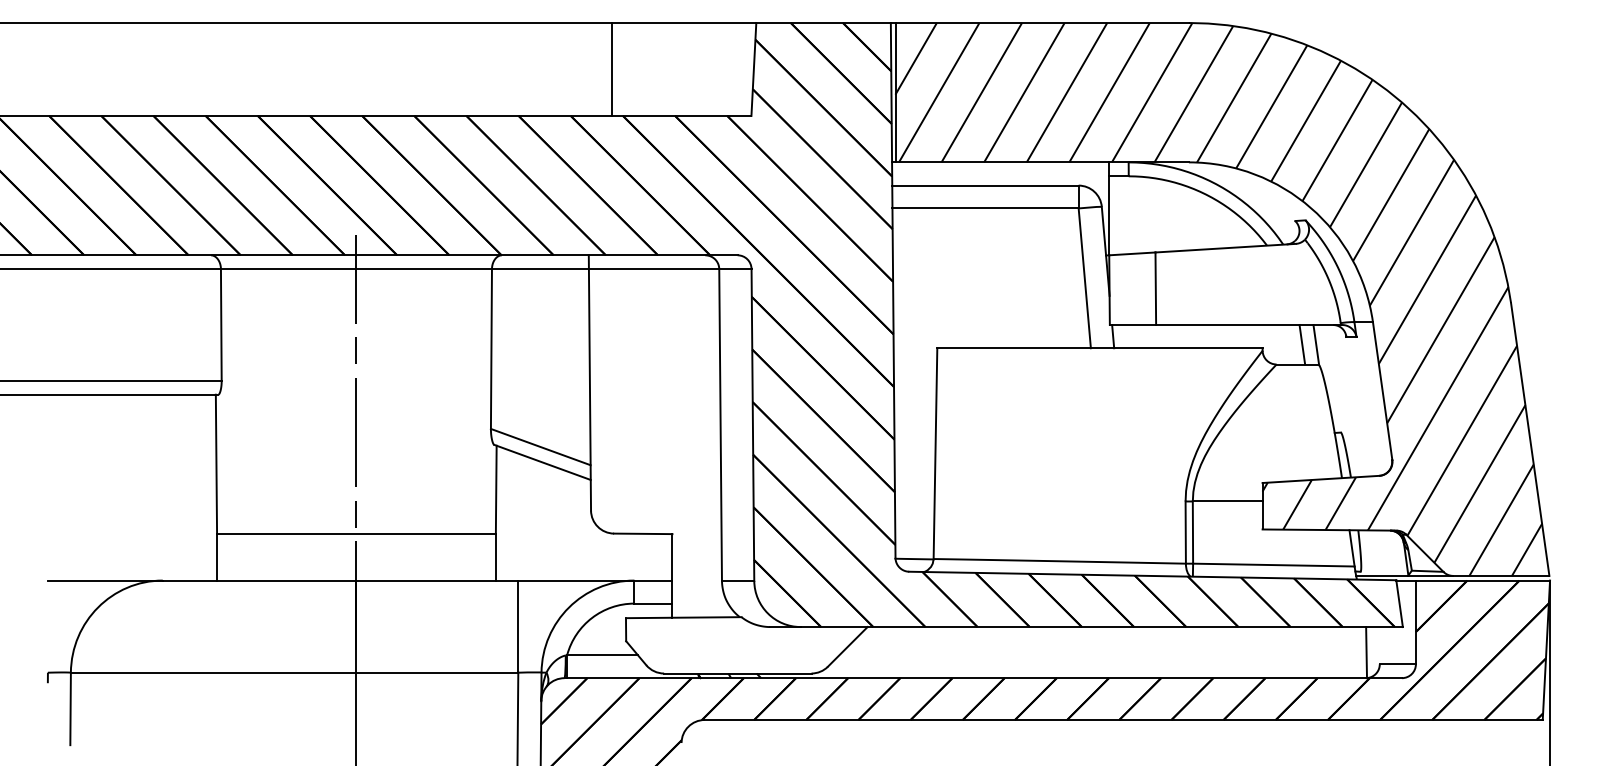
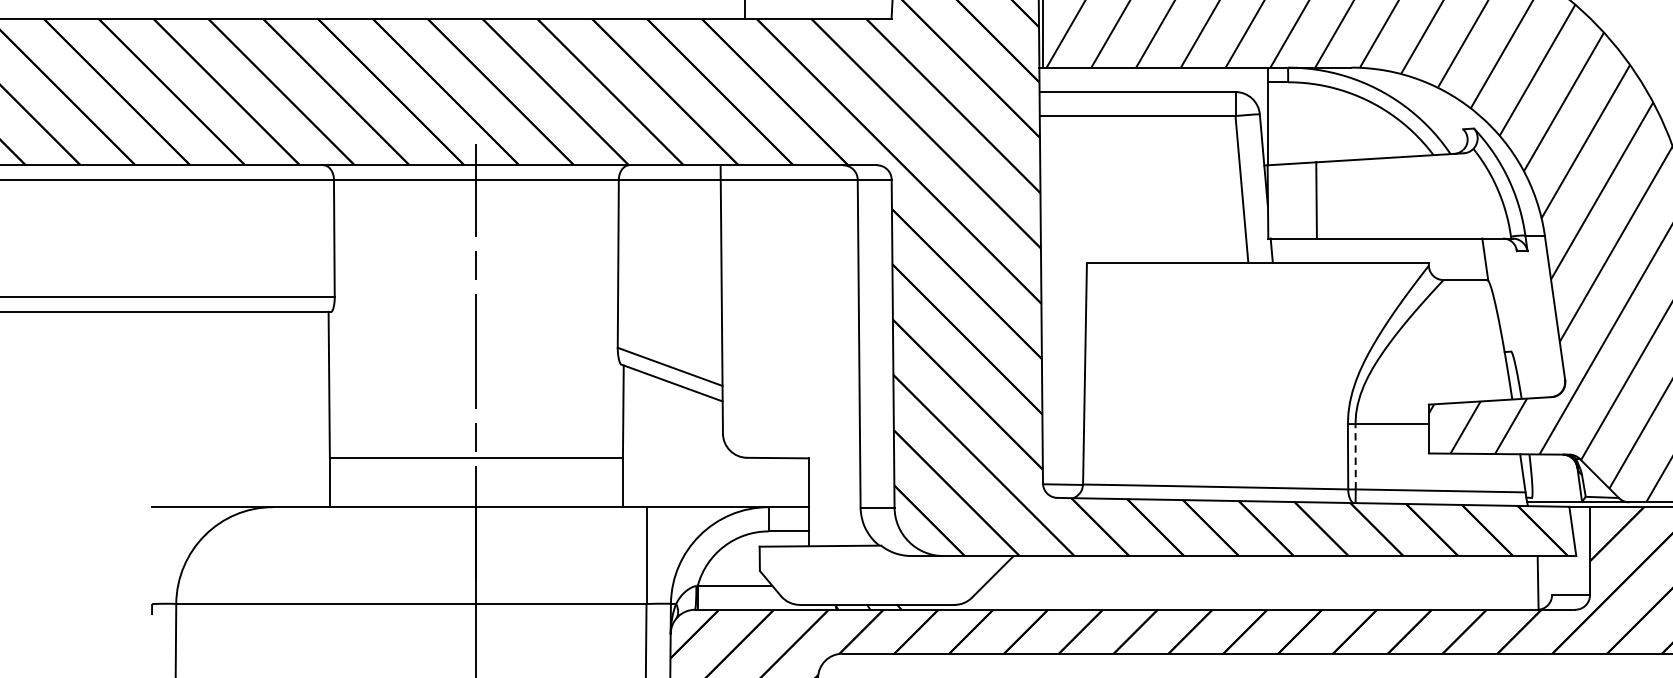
line: (1302, 344) -> (1470, 259), removed
line: (1192, 532) -> (1355, 456), solid -> dashed

